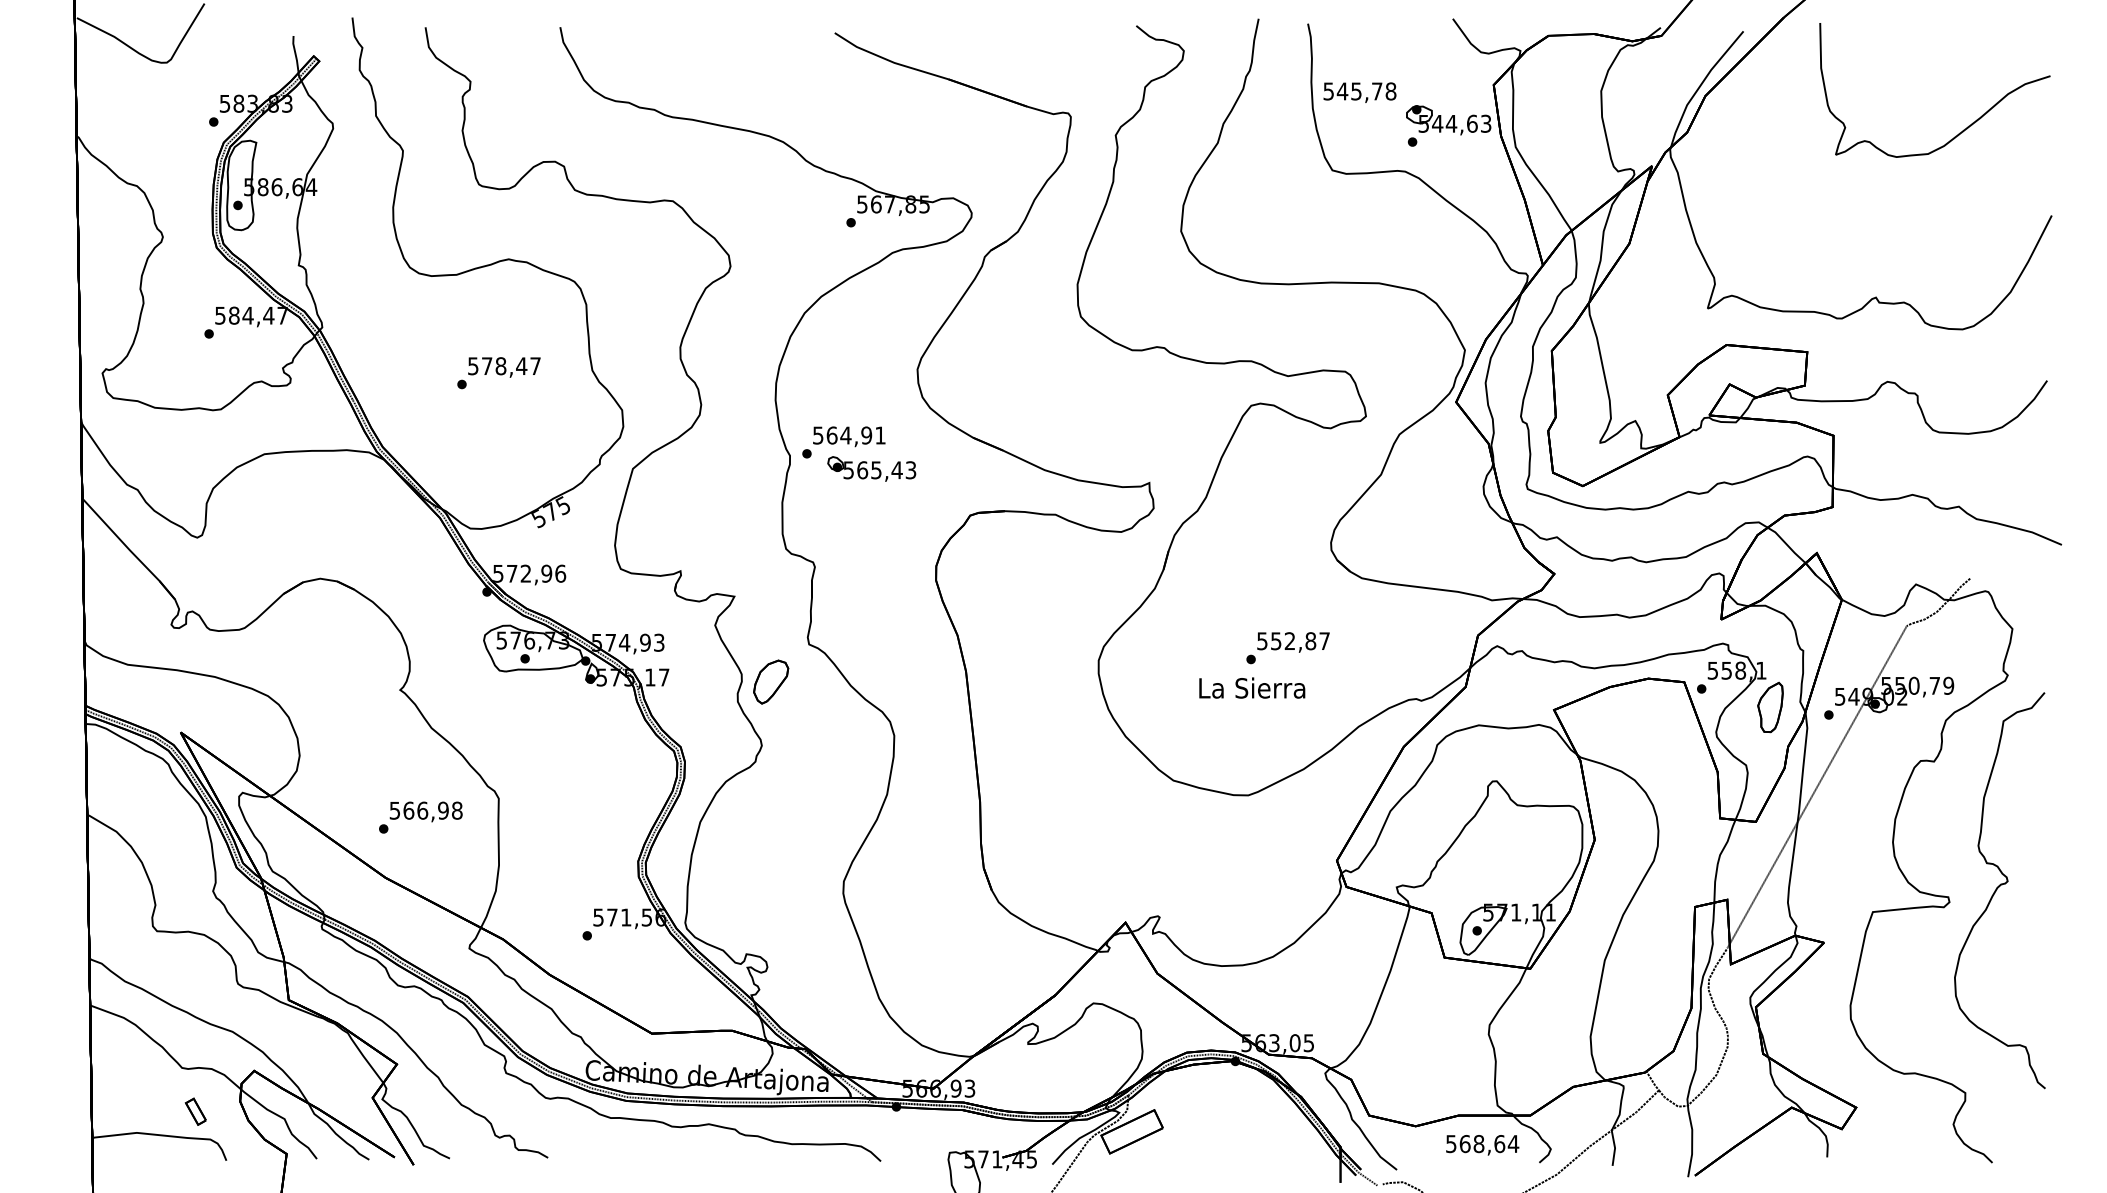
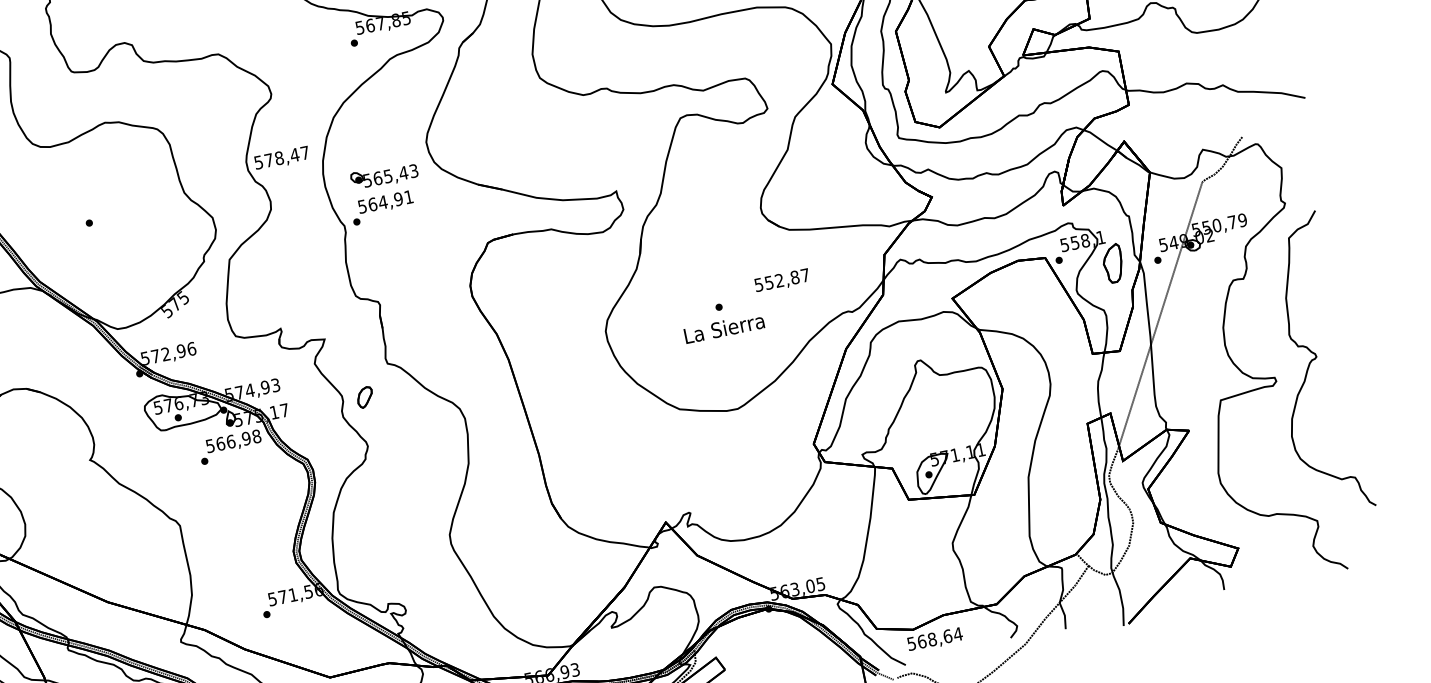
text: (504, 367) -> (282, 158), moved
part: (871, 468) -> (384, 175), moved
text: (1293, 642) -> (782, 281), moved
part: (771, 681) -> (365, 397), size x0.6
text: (420, 817) -> (230, 447), moved
text: (1482, 1145) -> (935, 640), moved

